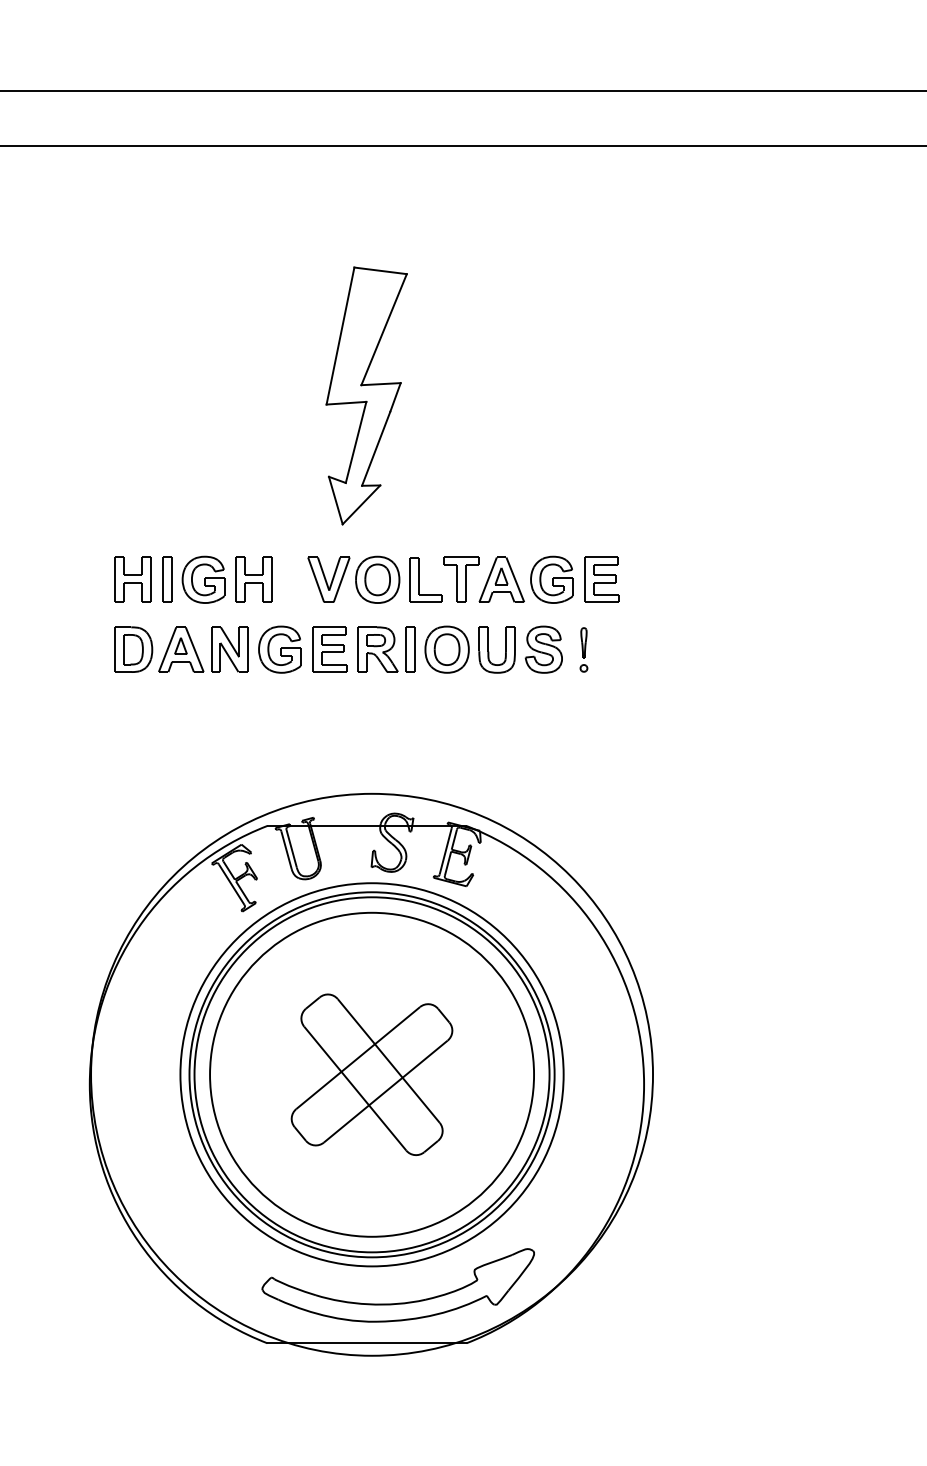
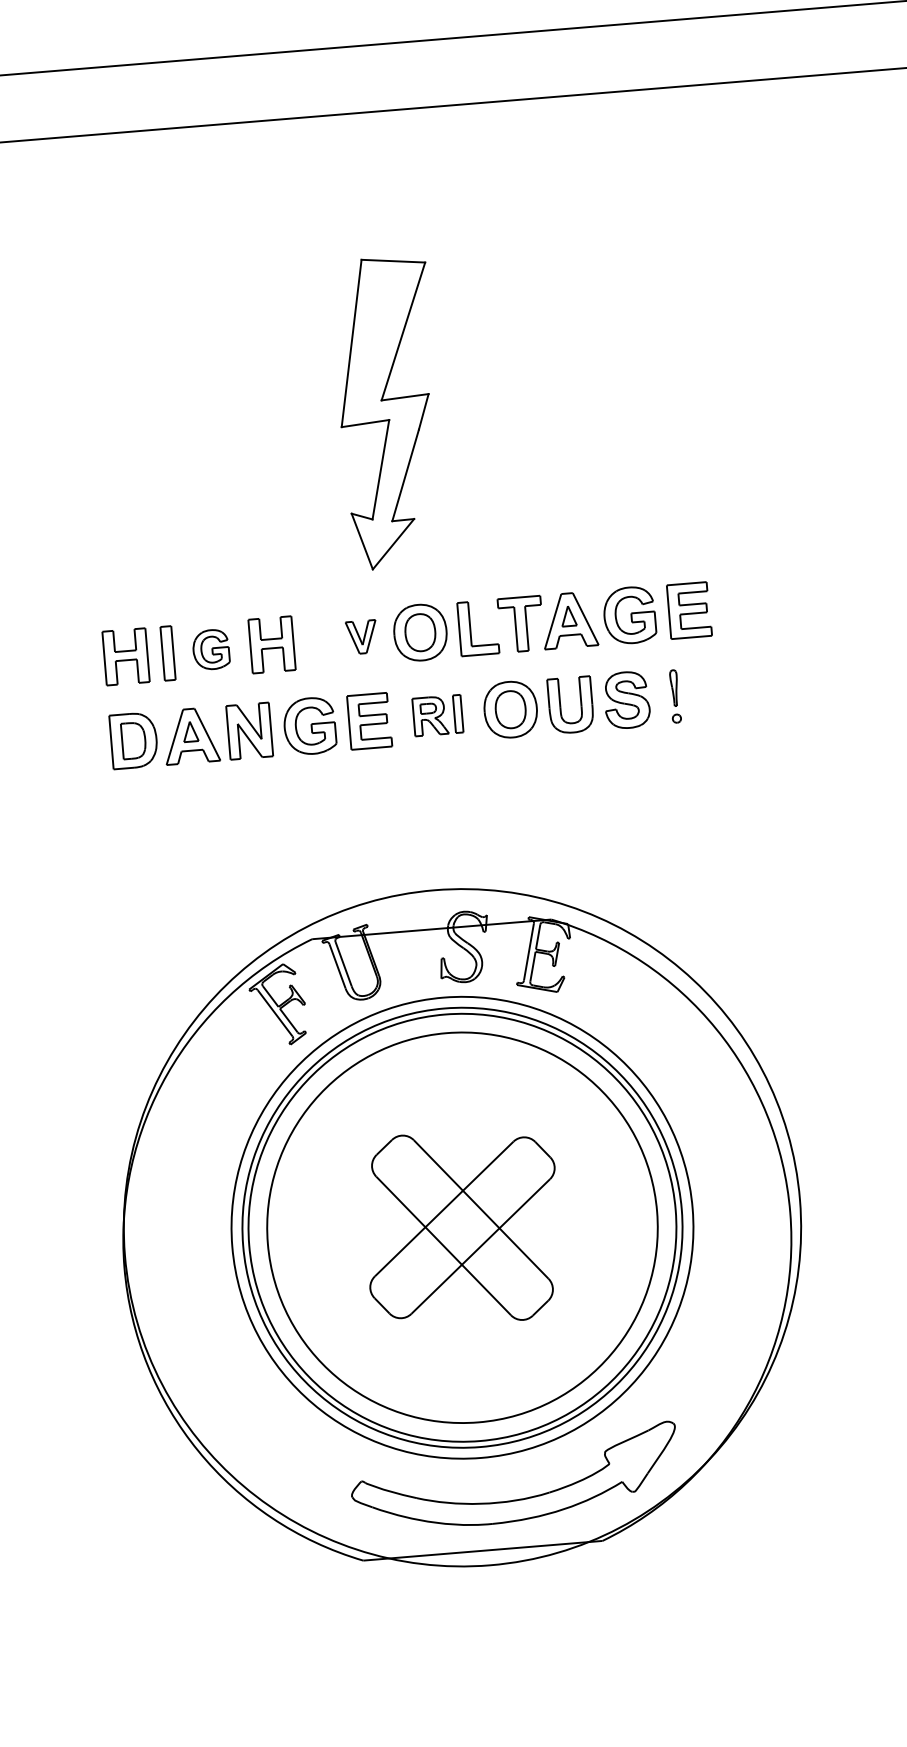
part: (203, 579) -> (211, 649), size x0.7
part: (328, 579) -> (361, 637), size x0.6
part: (386, 649) -> (437, 715), size x0.7

